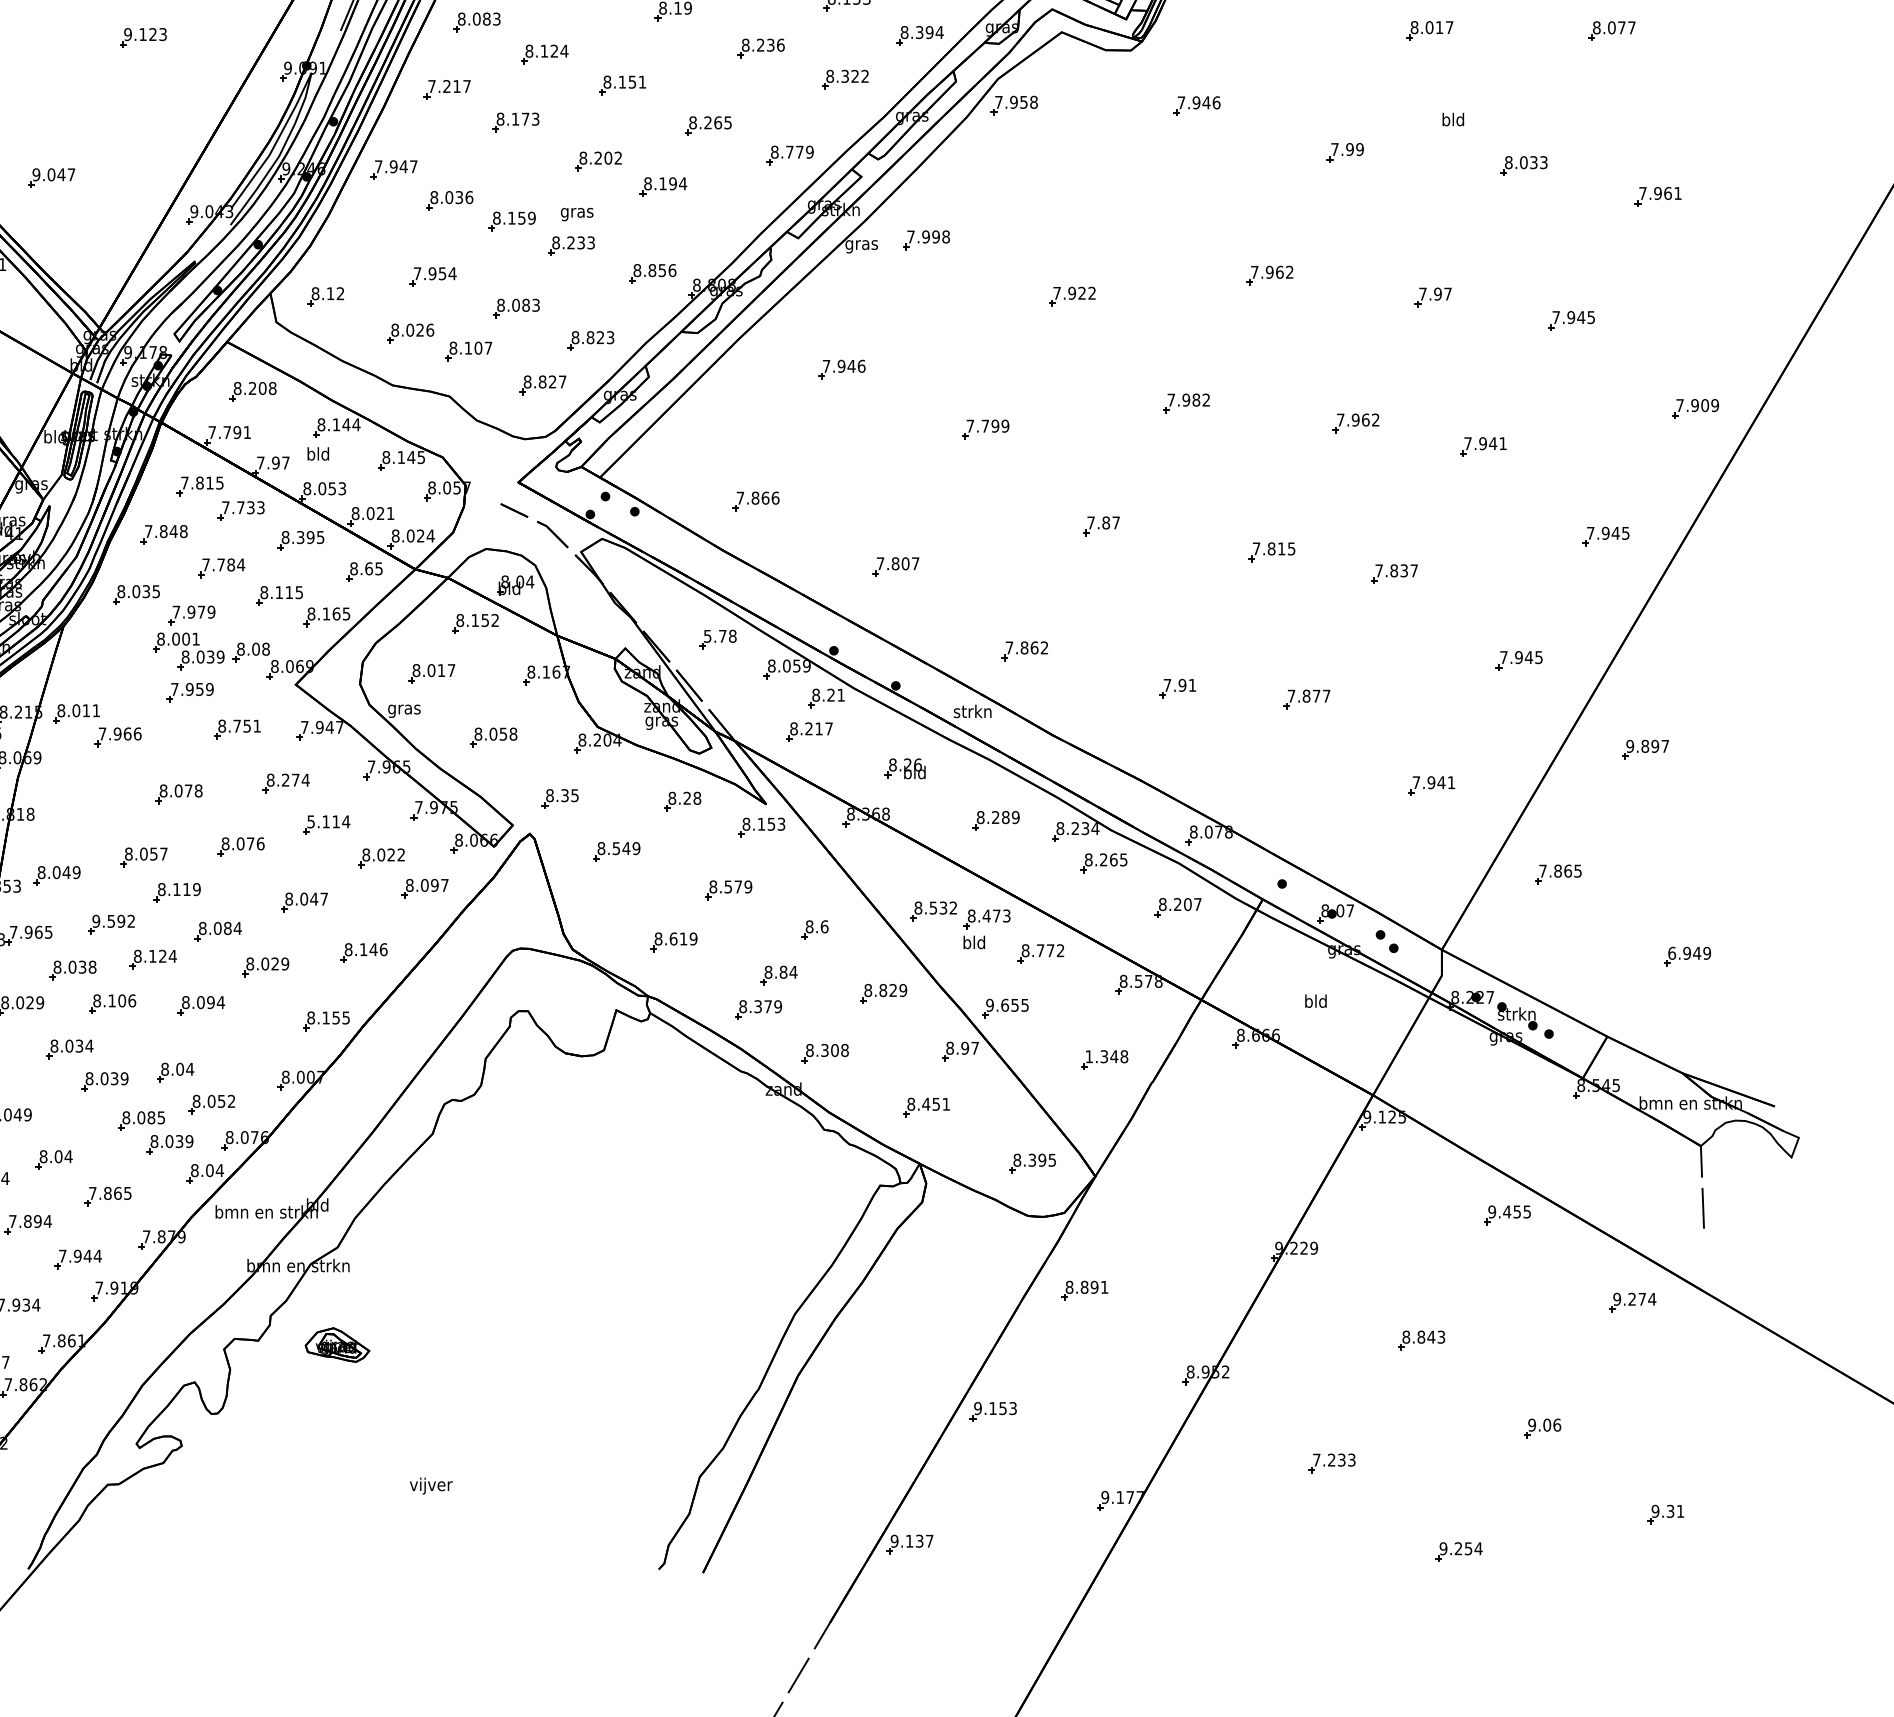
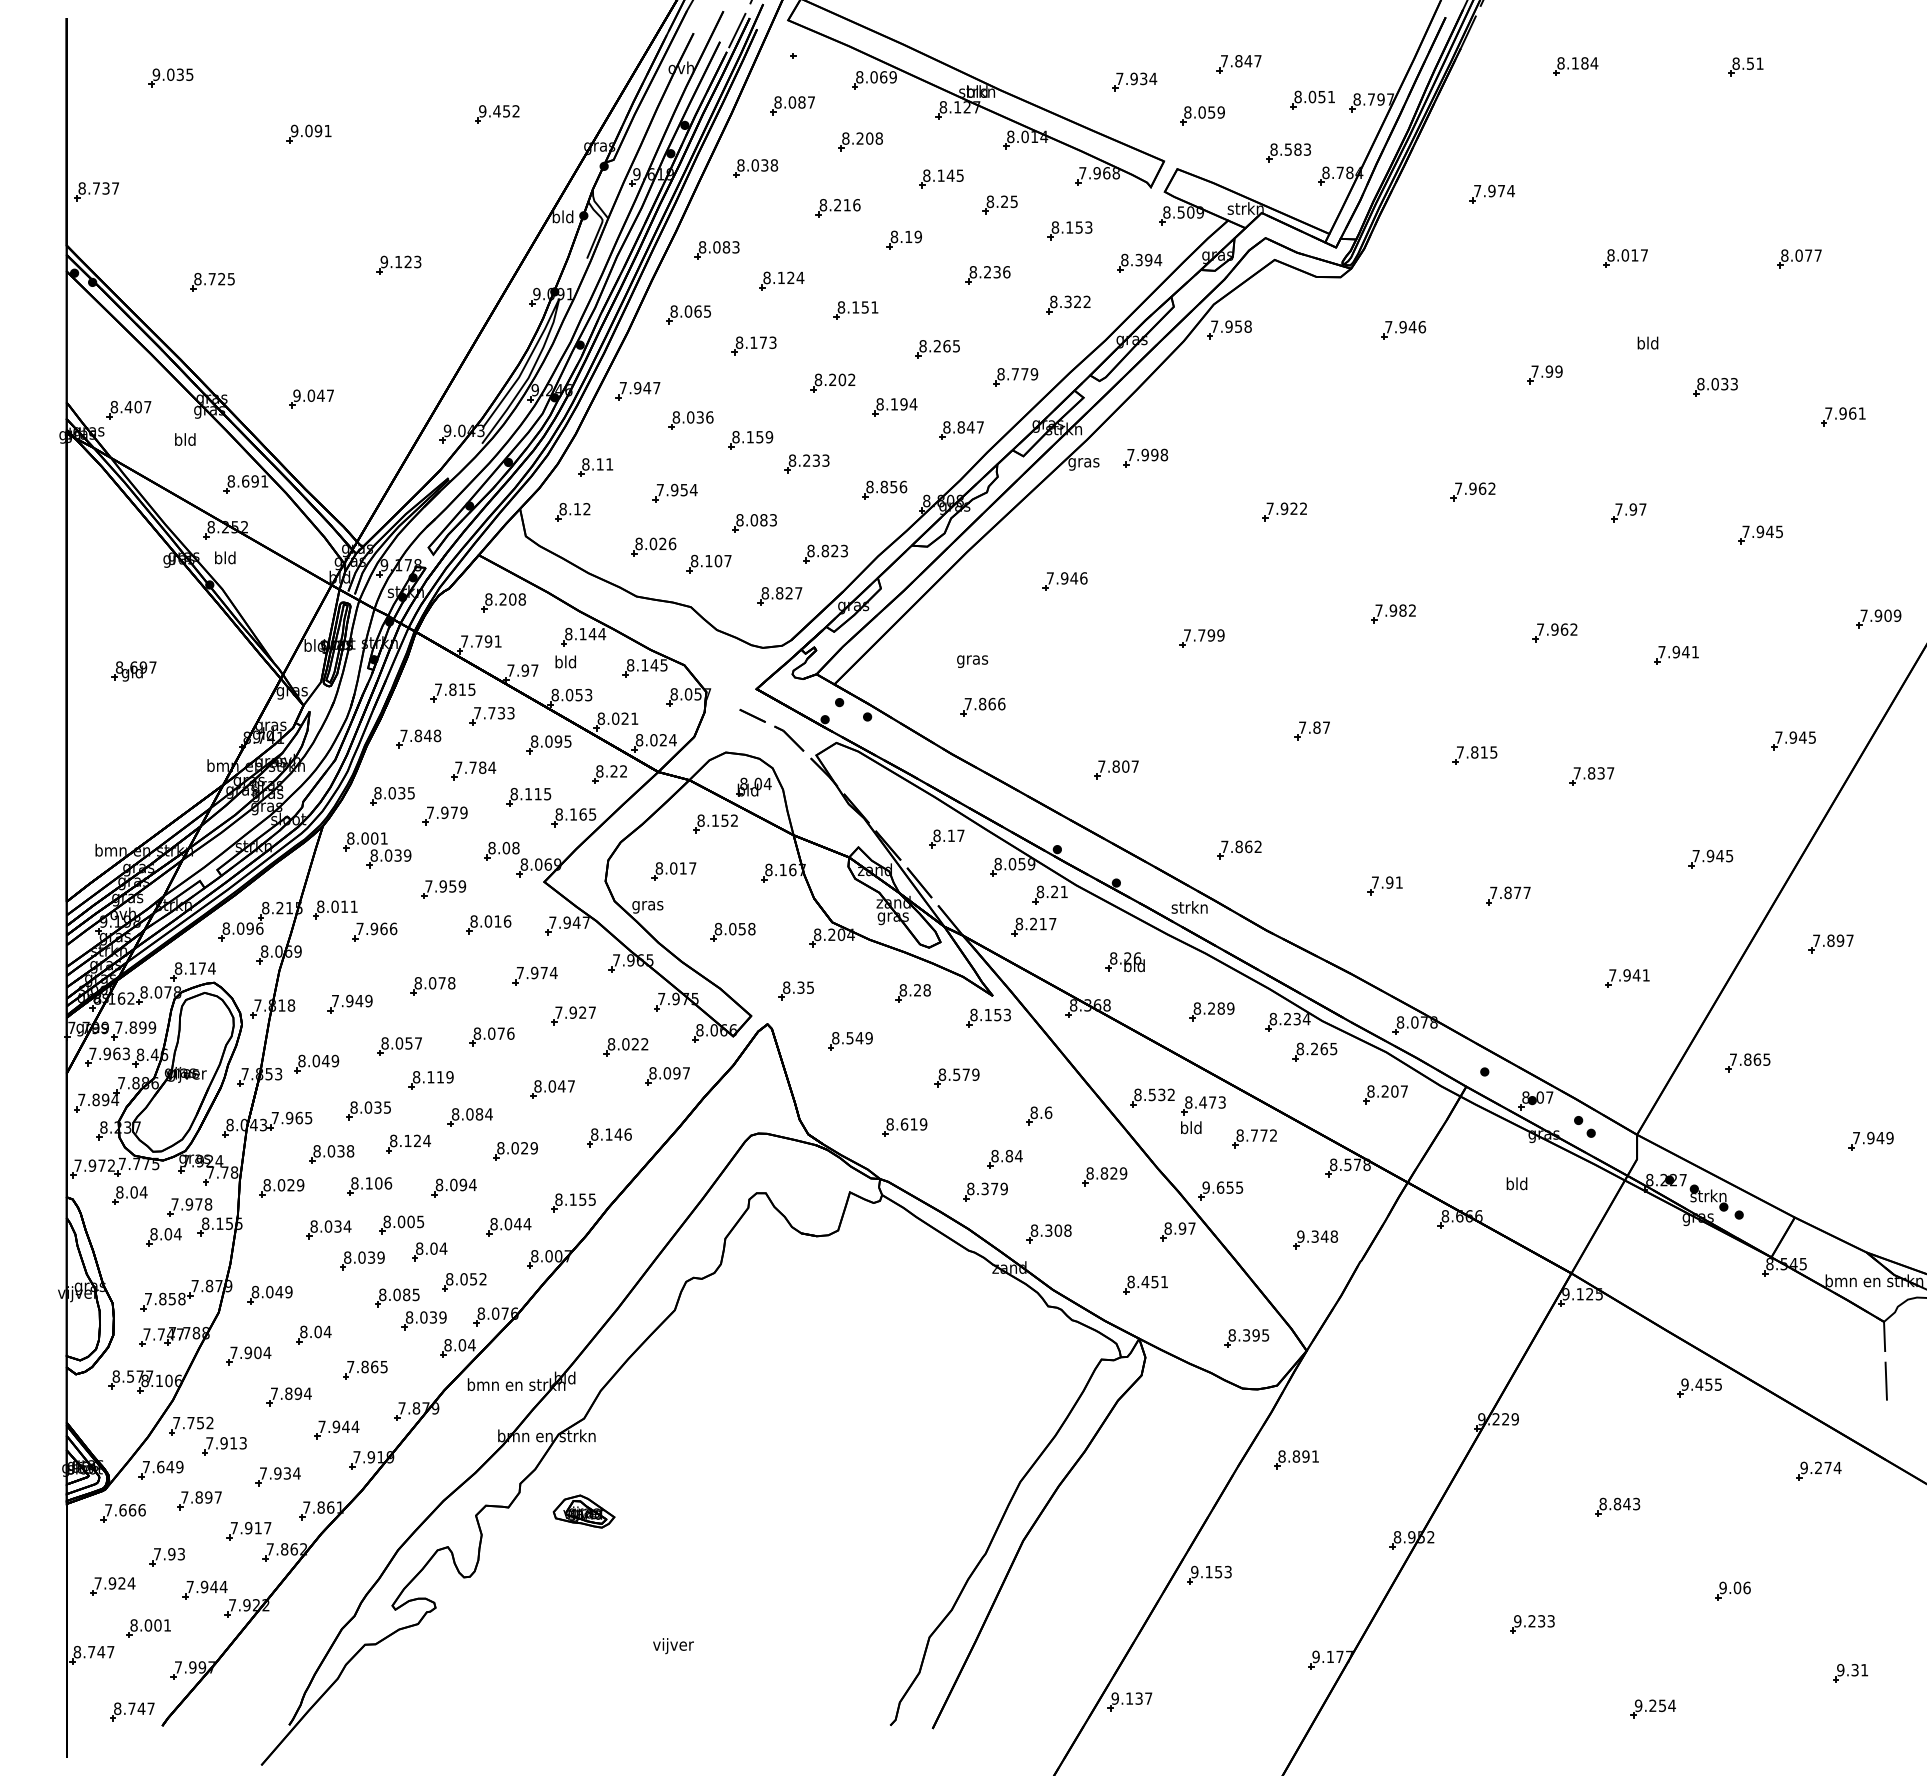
text: (449, 86) -> (690, 311), 7.217 -> 8.065
part: (733, 211) -> (961, 430), added
text: (577, 214) -> (972, 661), moved
part: (349, 250) -> (595, 467), added
text: (300, 537) -> (548, 741), 8.395 -> 8.095
text: (373, 568) -> (618, 771), 8.65 -> 8.22
text: (719, 635) -> (948, 835), 5.78 -> 8.17
part: (189, 651) -> (377, 850), moved
text: (246, 726) -> (497, 921), 8.751 -> 8.016
text: (1630, 746) -> (1816, 940), 9.897 -> 7.897
text: (278, 779) -> (527, 972), 8.274 -> 7.974
part: (91, 812) -> (349, 1003), added
text: (328, 821) -> (575, 1012), 5.114 -> 7.927
text: (113, 921) -> (370, 1107), 9.592 -> 8.035
text: (1672, 952) -> (1856, 1137), 6.949 -> 7.949
part: (146, 1043) -> (401, 1224), added
part: (258, 1047) -> (508, 1227), added
text: (1088, 1056) -> (1300, 1236), 1.348 -> 9.348
text: (1316, 1460) -> (1517, 1621), 7.233 -> 9.233

